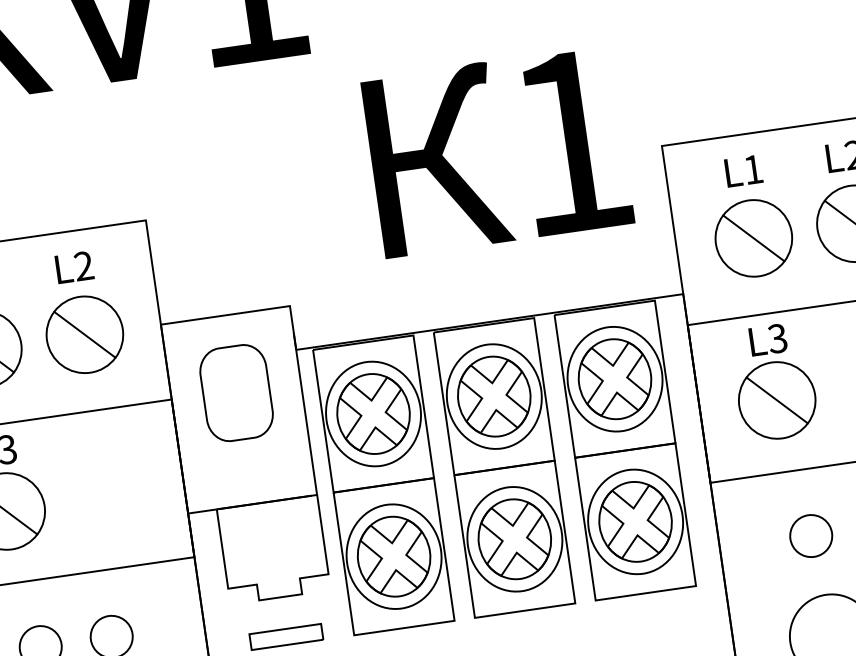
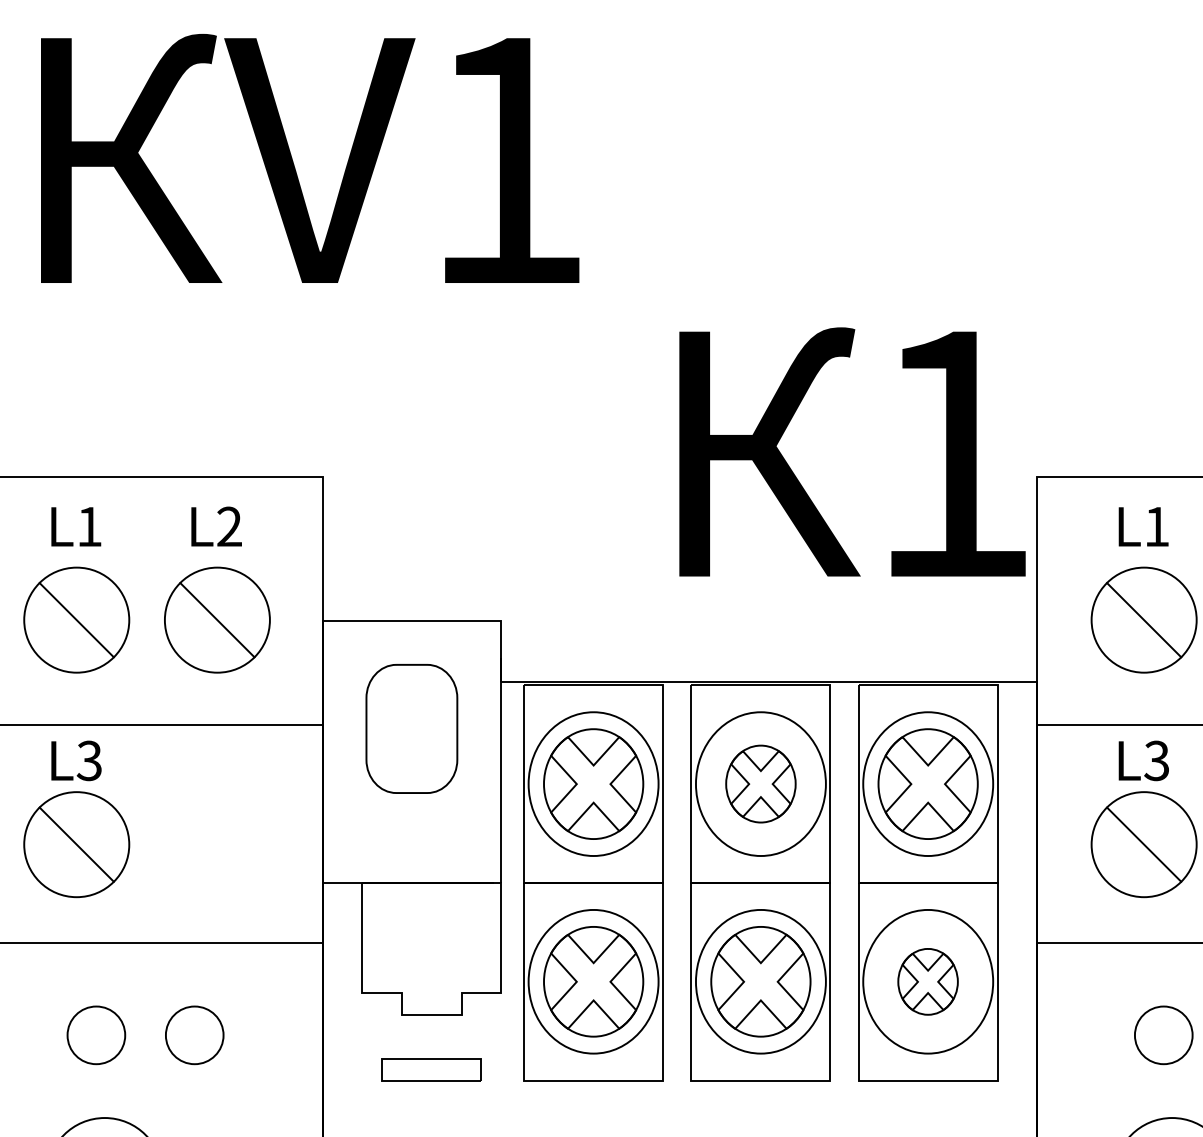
text: (497, 151) -> (852, 451), moved
part: (493, 396) -> (760, 783), size x0.7
part: (635, 521) -> (927, 981), size x0.6

